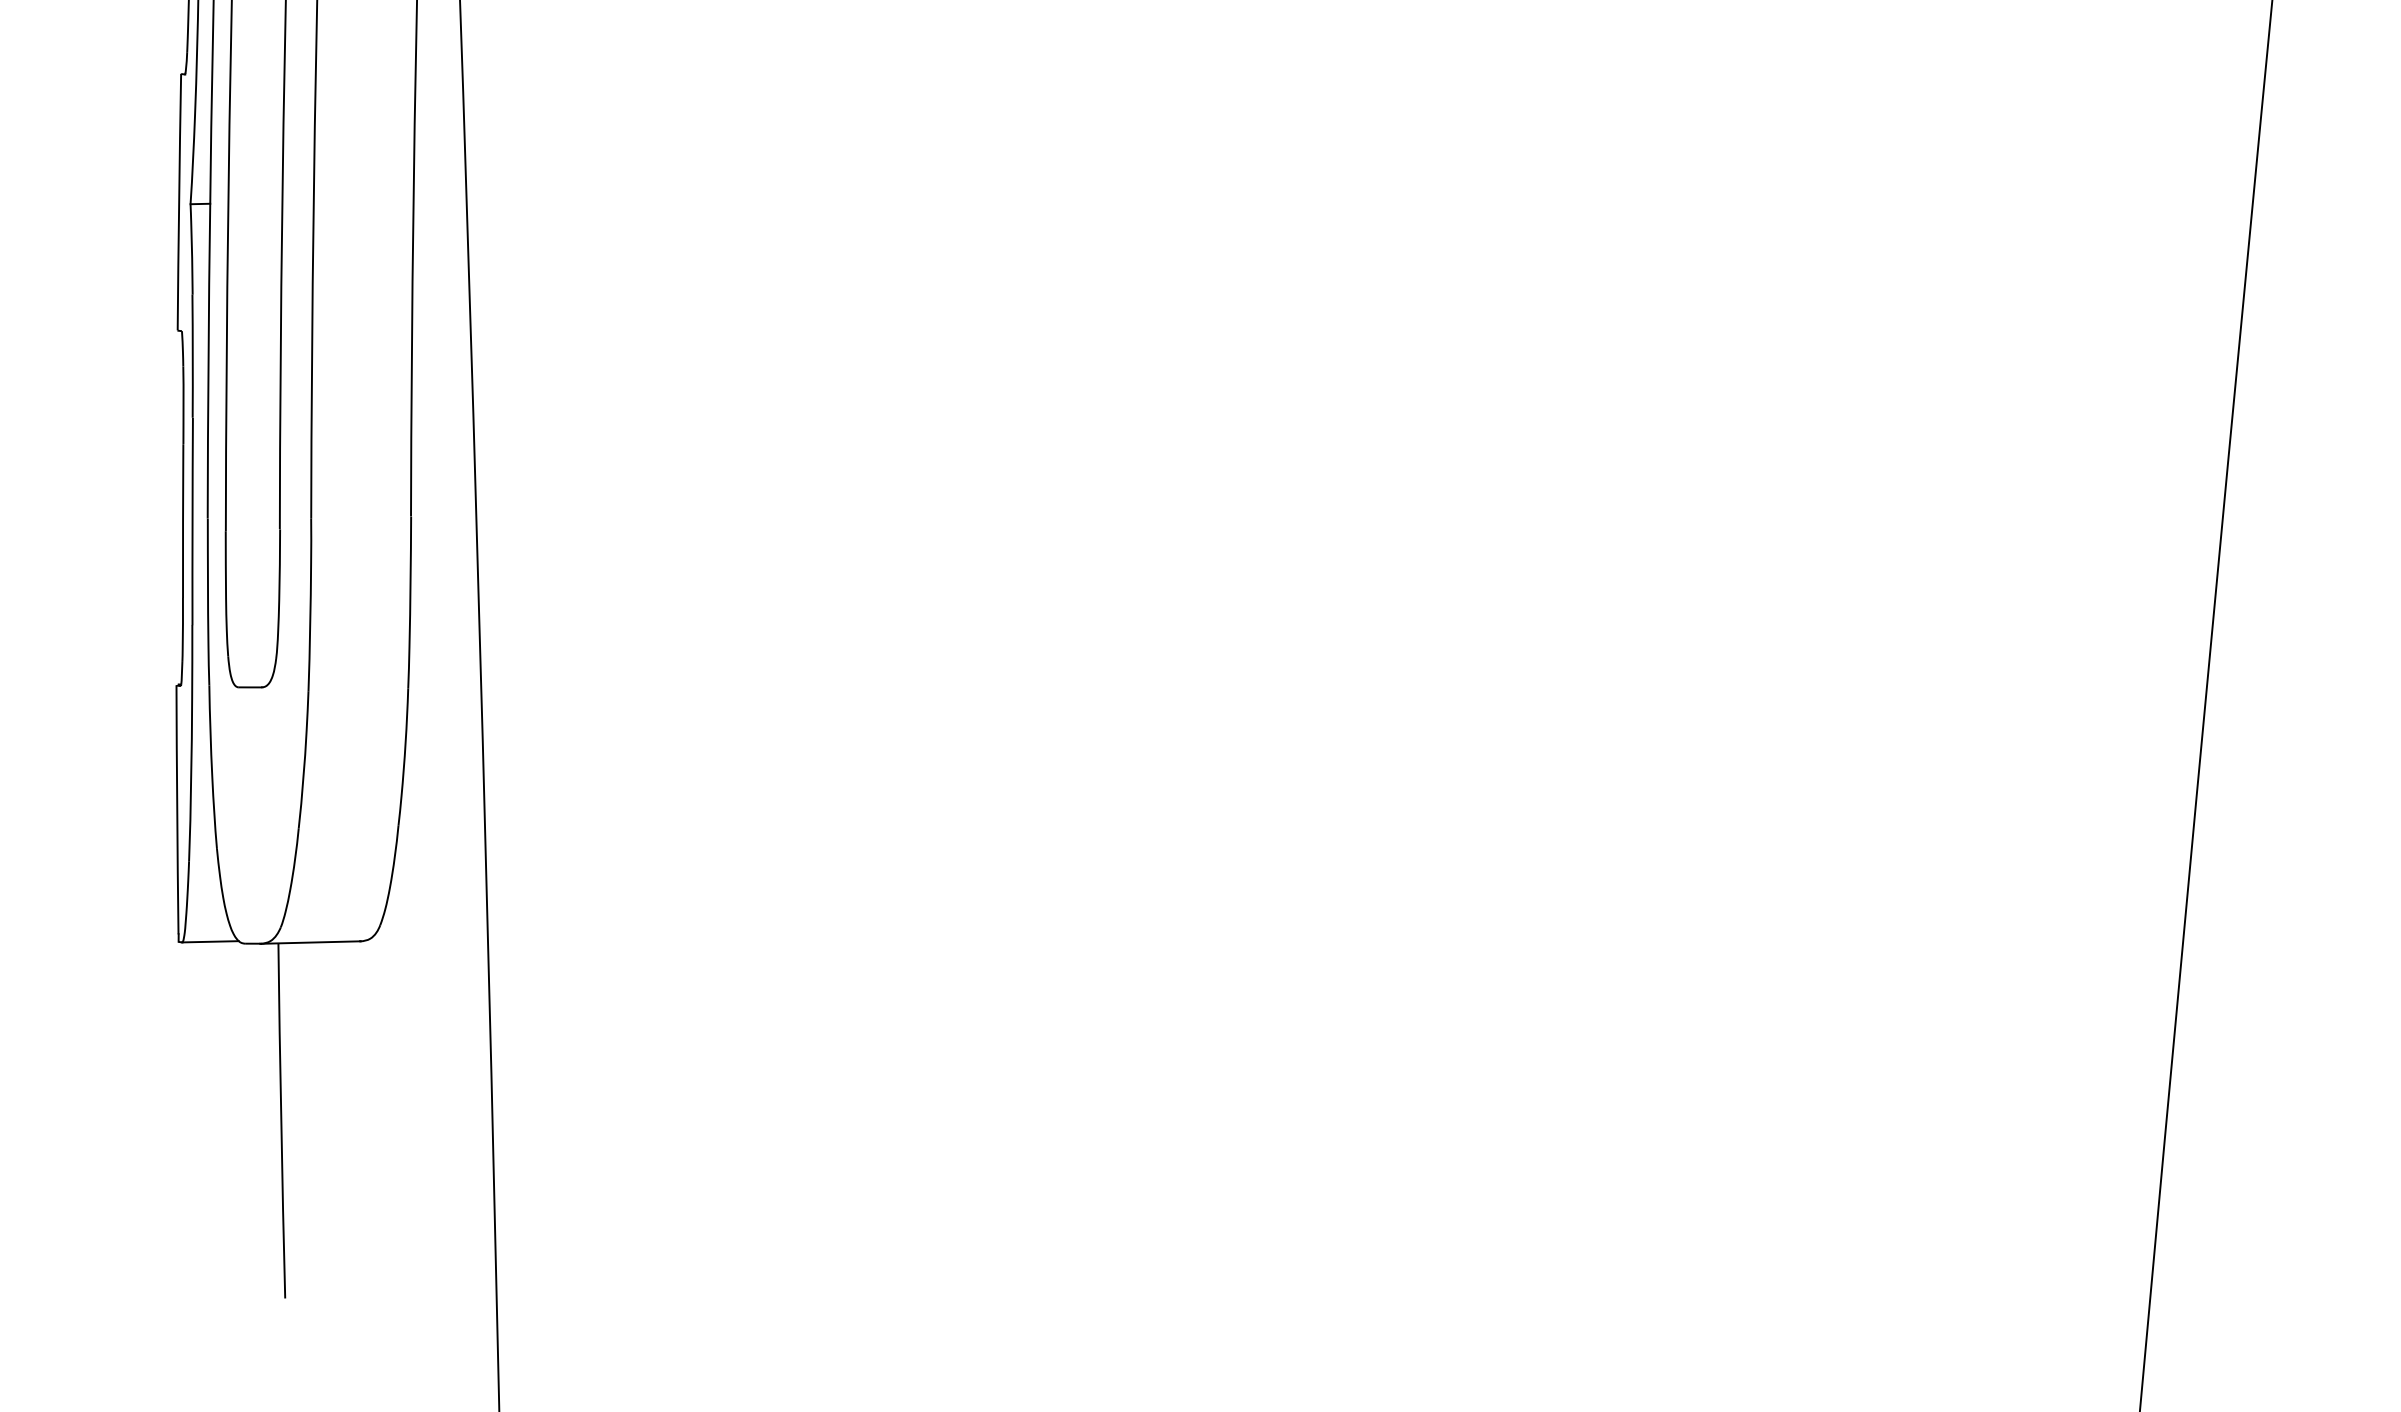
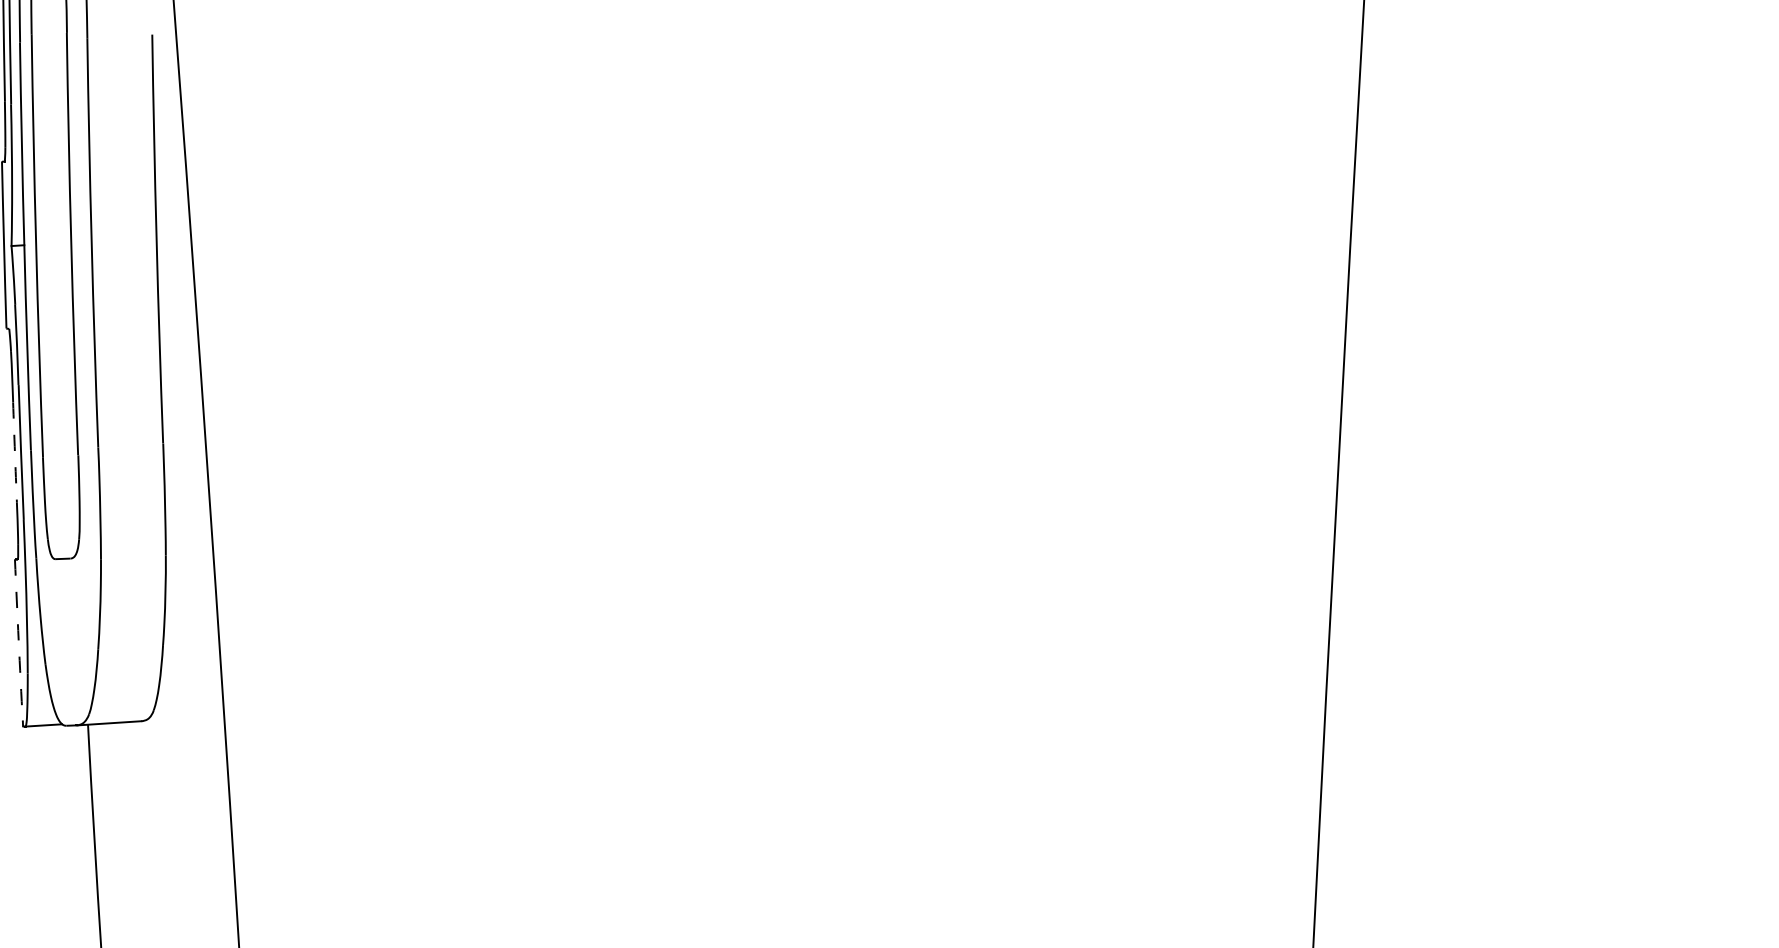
arc: (182, 521) -> (14, 452), solid -> dashed
arc: (176, 809) -> (18, 640), solid -> dashed

